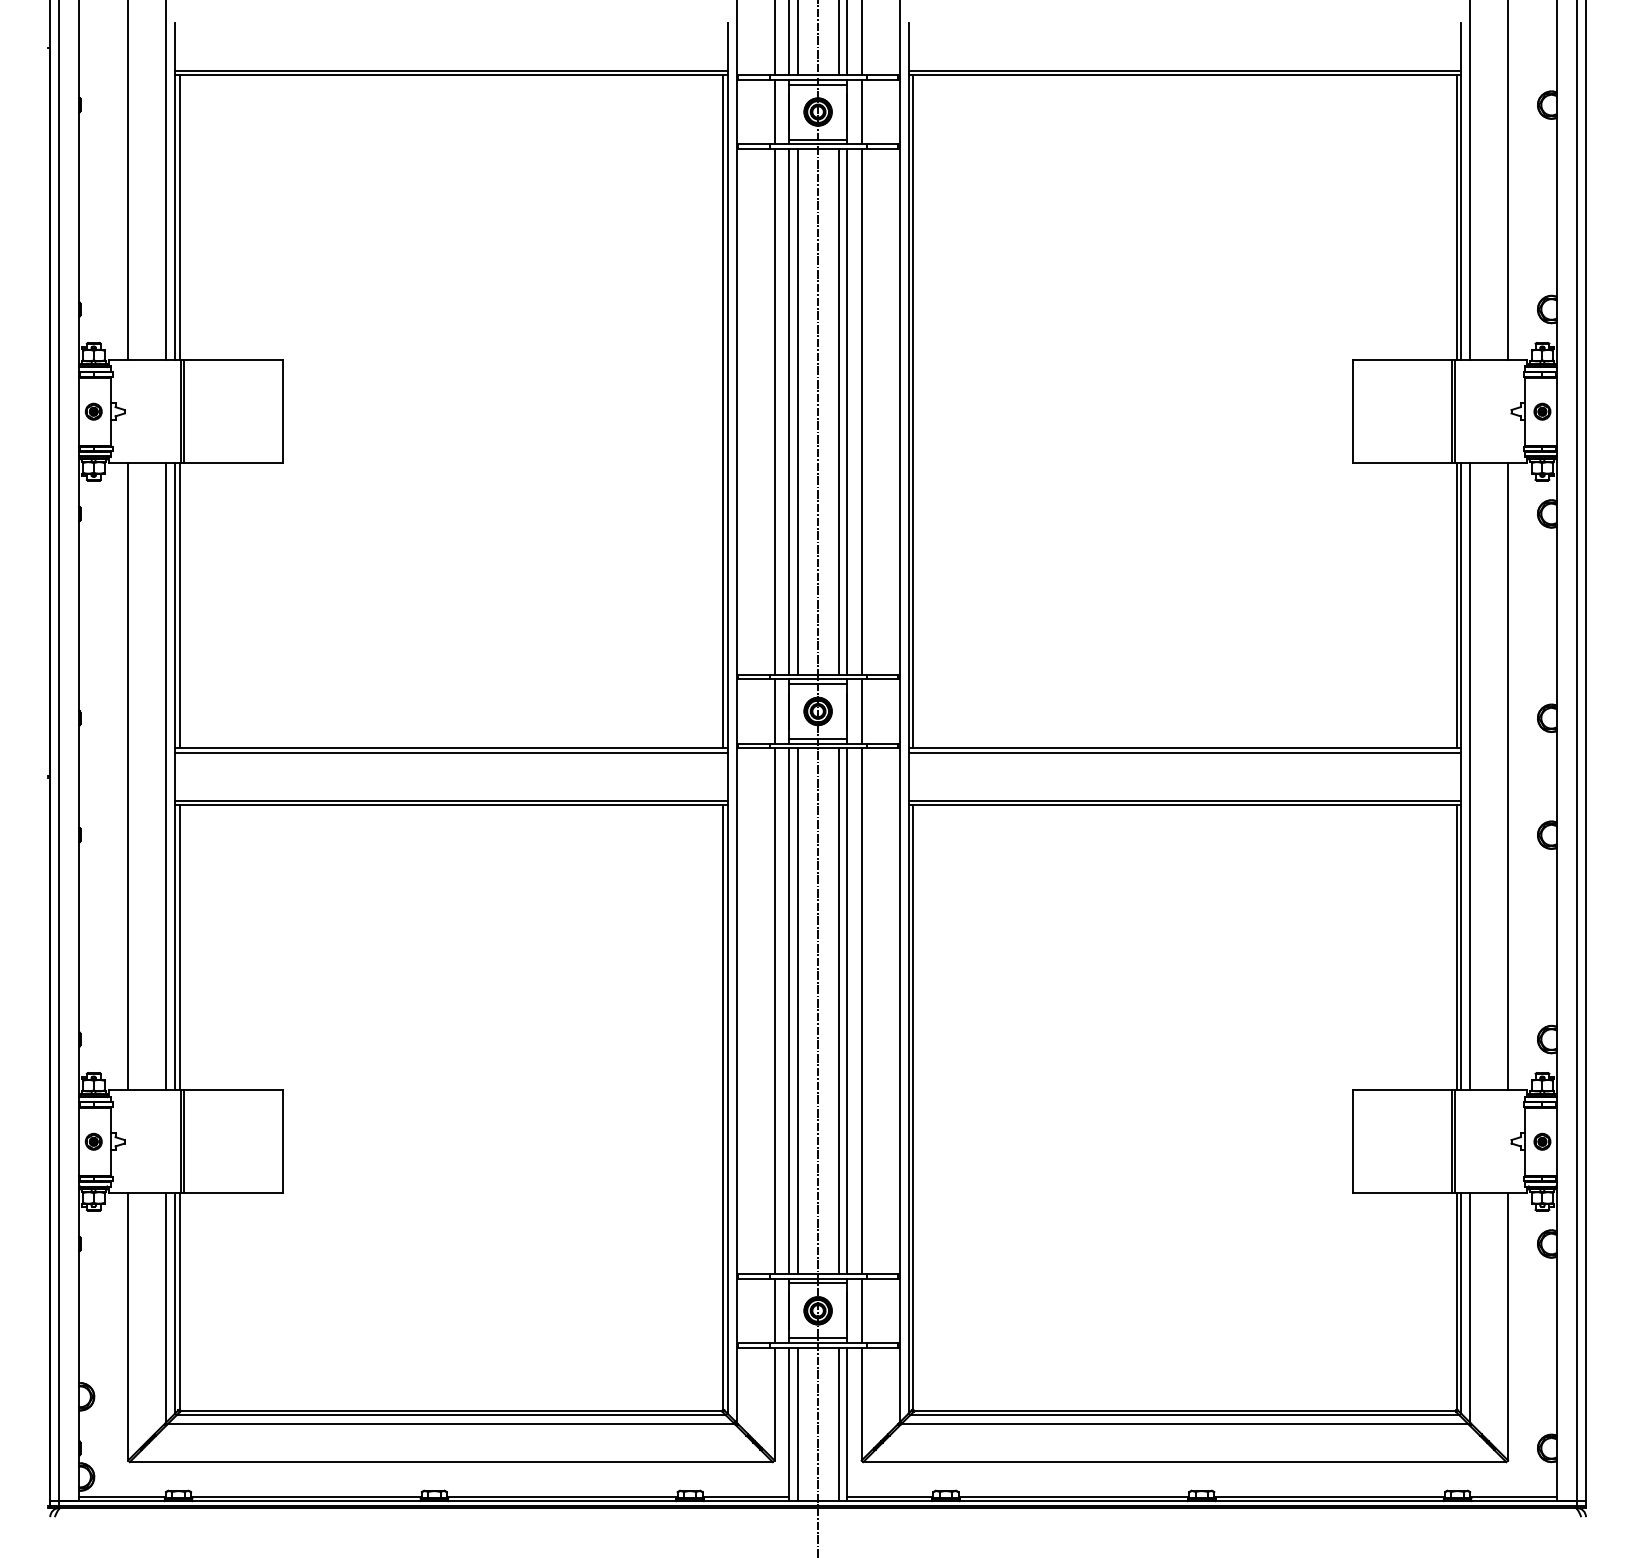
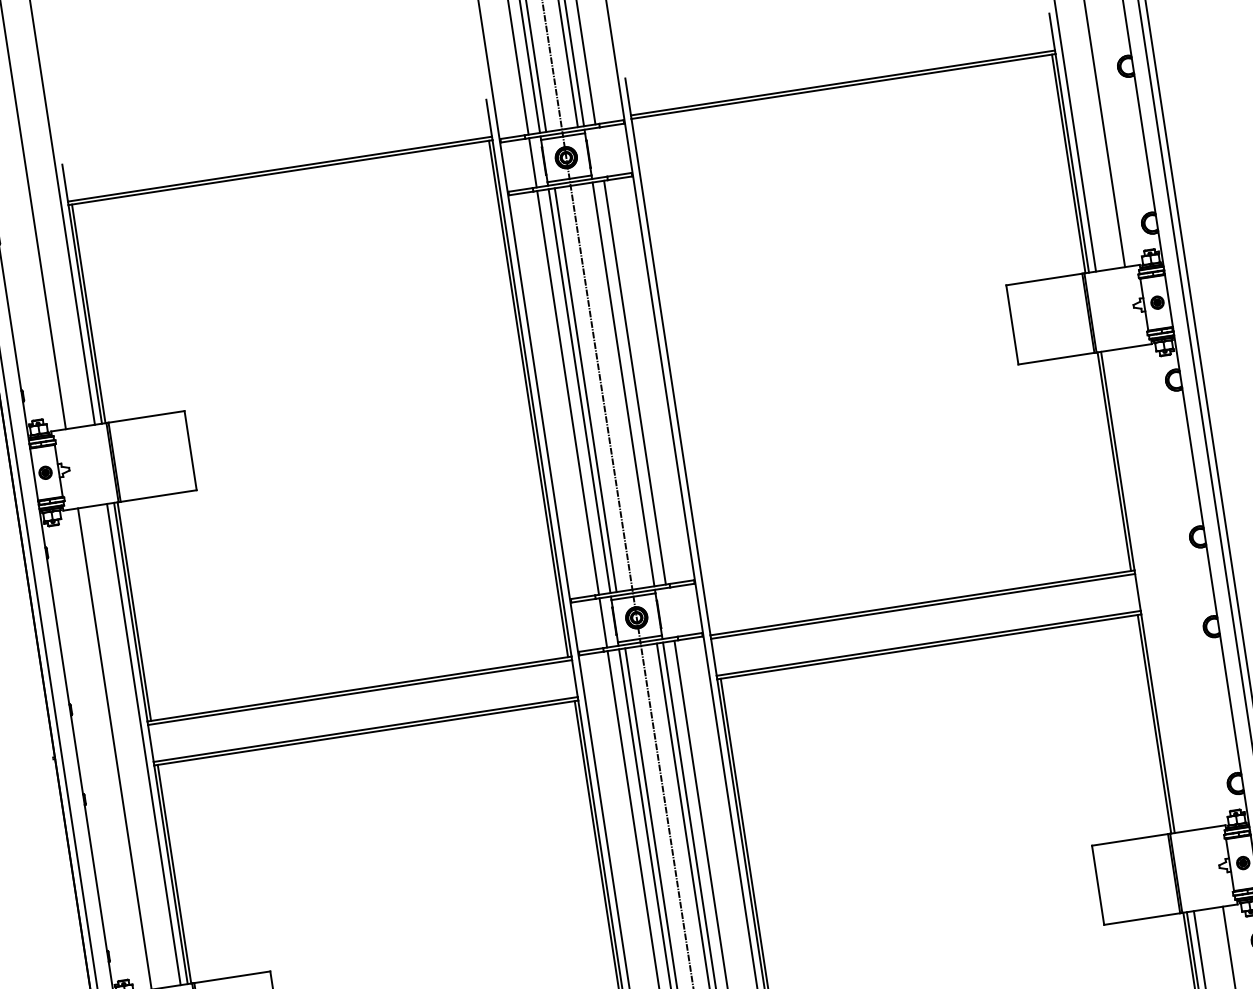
line: (861, 111) -> (599, 152), removed
line: (838, 411) -> (617, 385), removed
line: (913, 411) -> (674, 376), removed
line: (861, 711) -> (670, 612), removed
line: (1470, 776) -> (1145, 591), removed
line: (1508, 776) -> (1174, 586), removed

